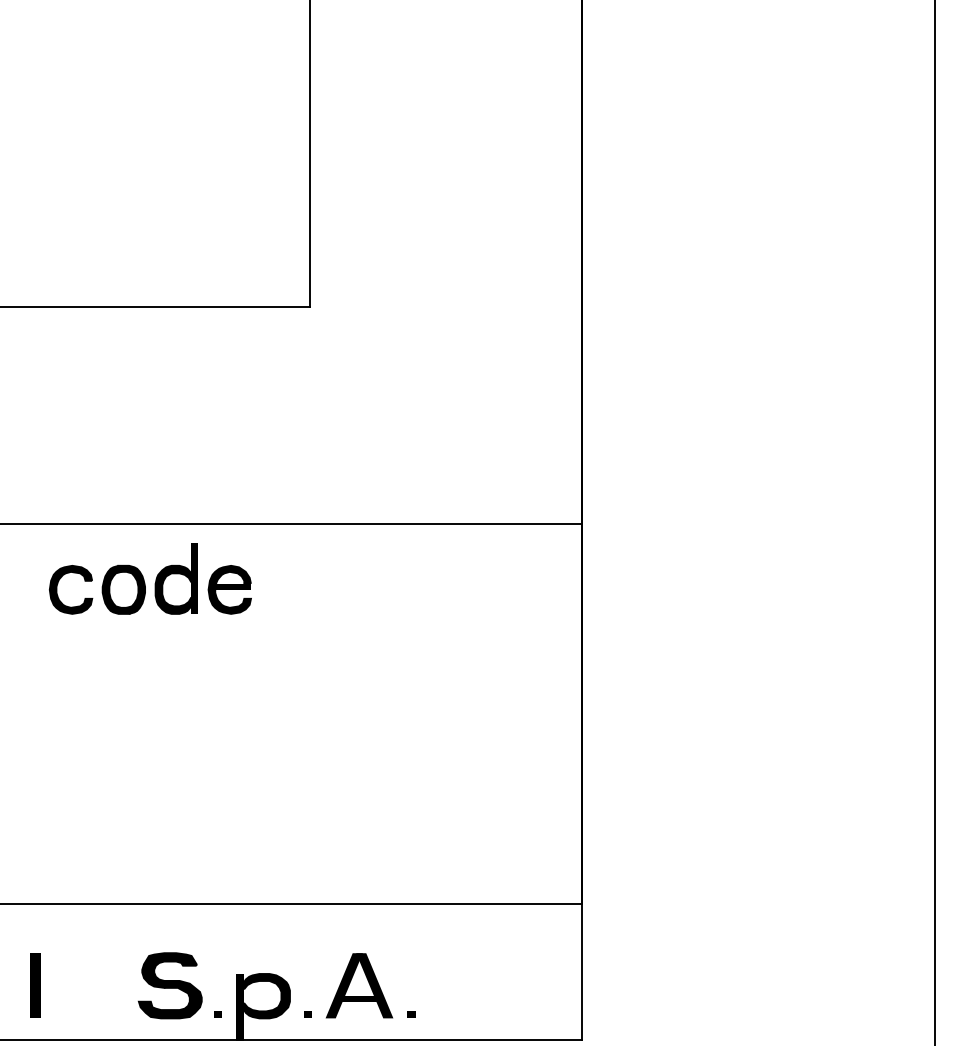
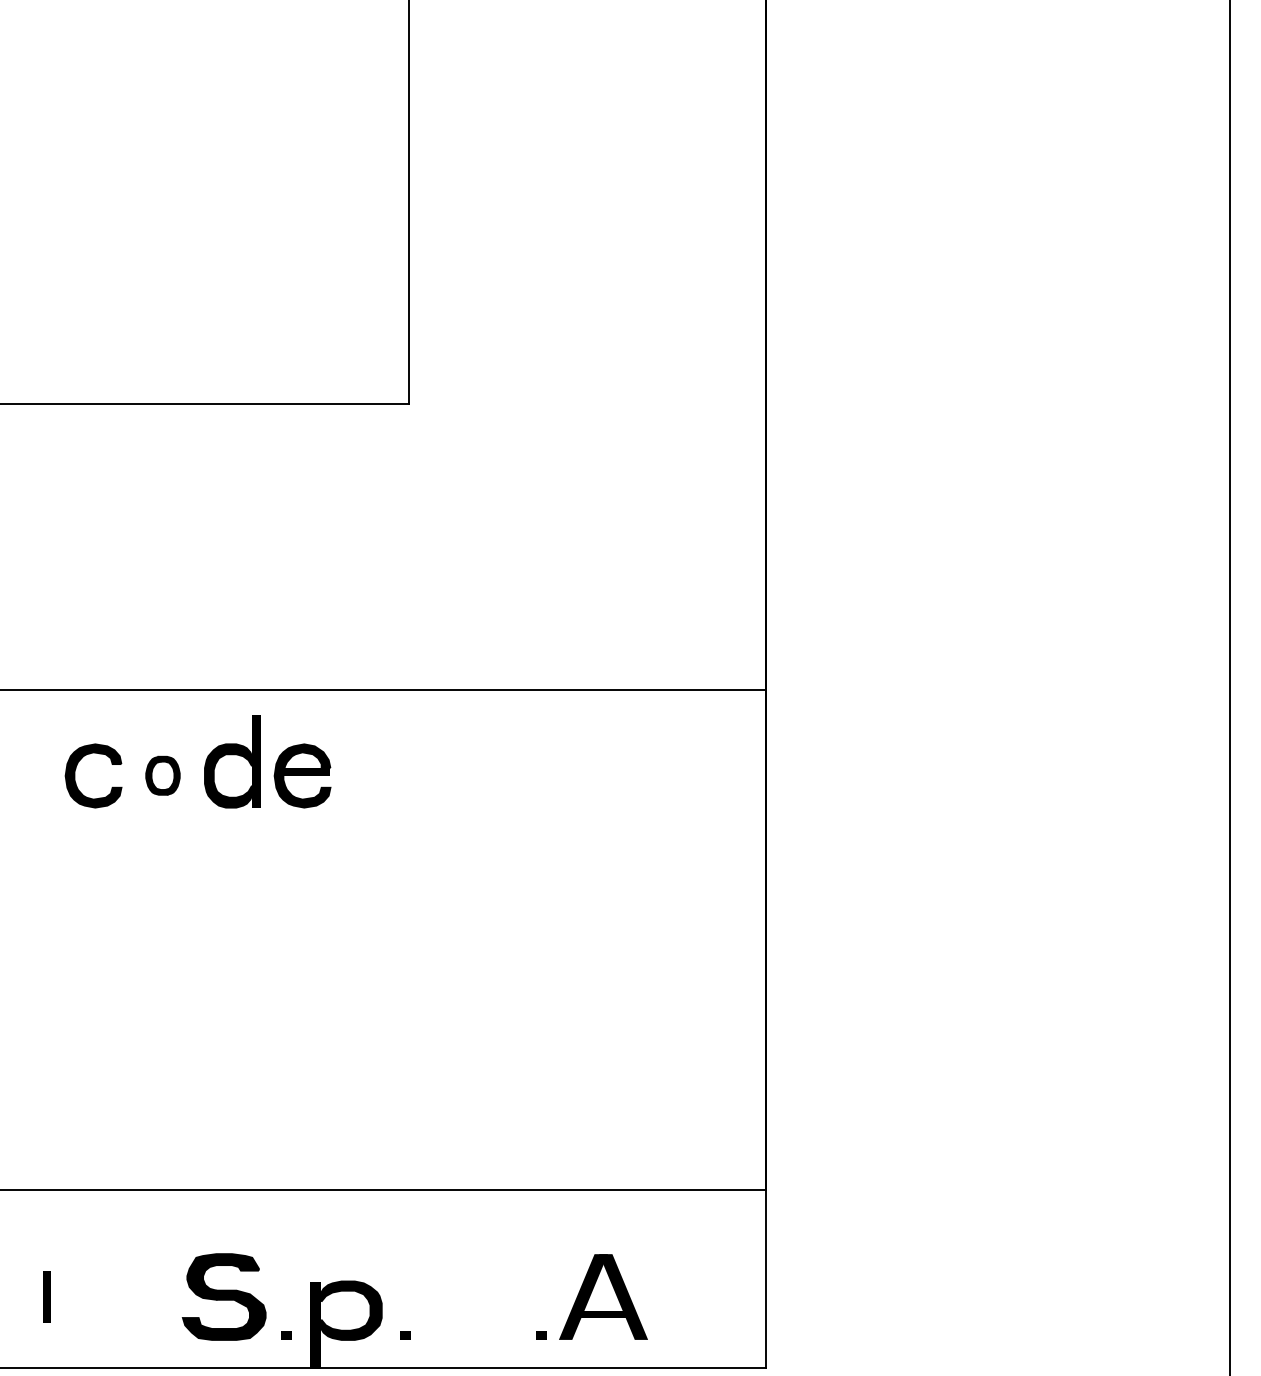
part: (123, 589) -> (162, 775), size x0.6
part: (35, 985) -> (46, 1296), size x0.6
part: (359, 985) -> (603, 1296), moved

